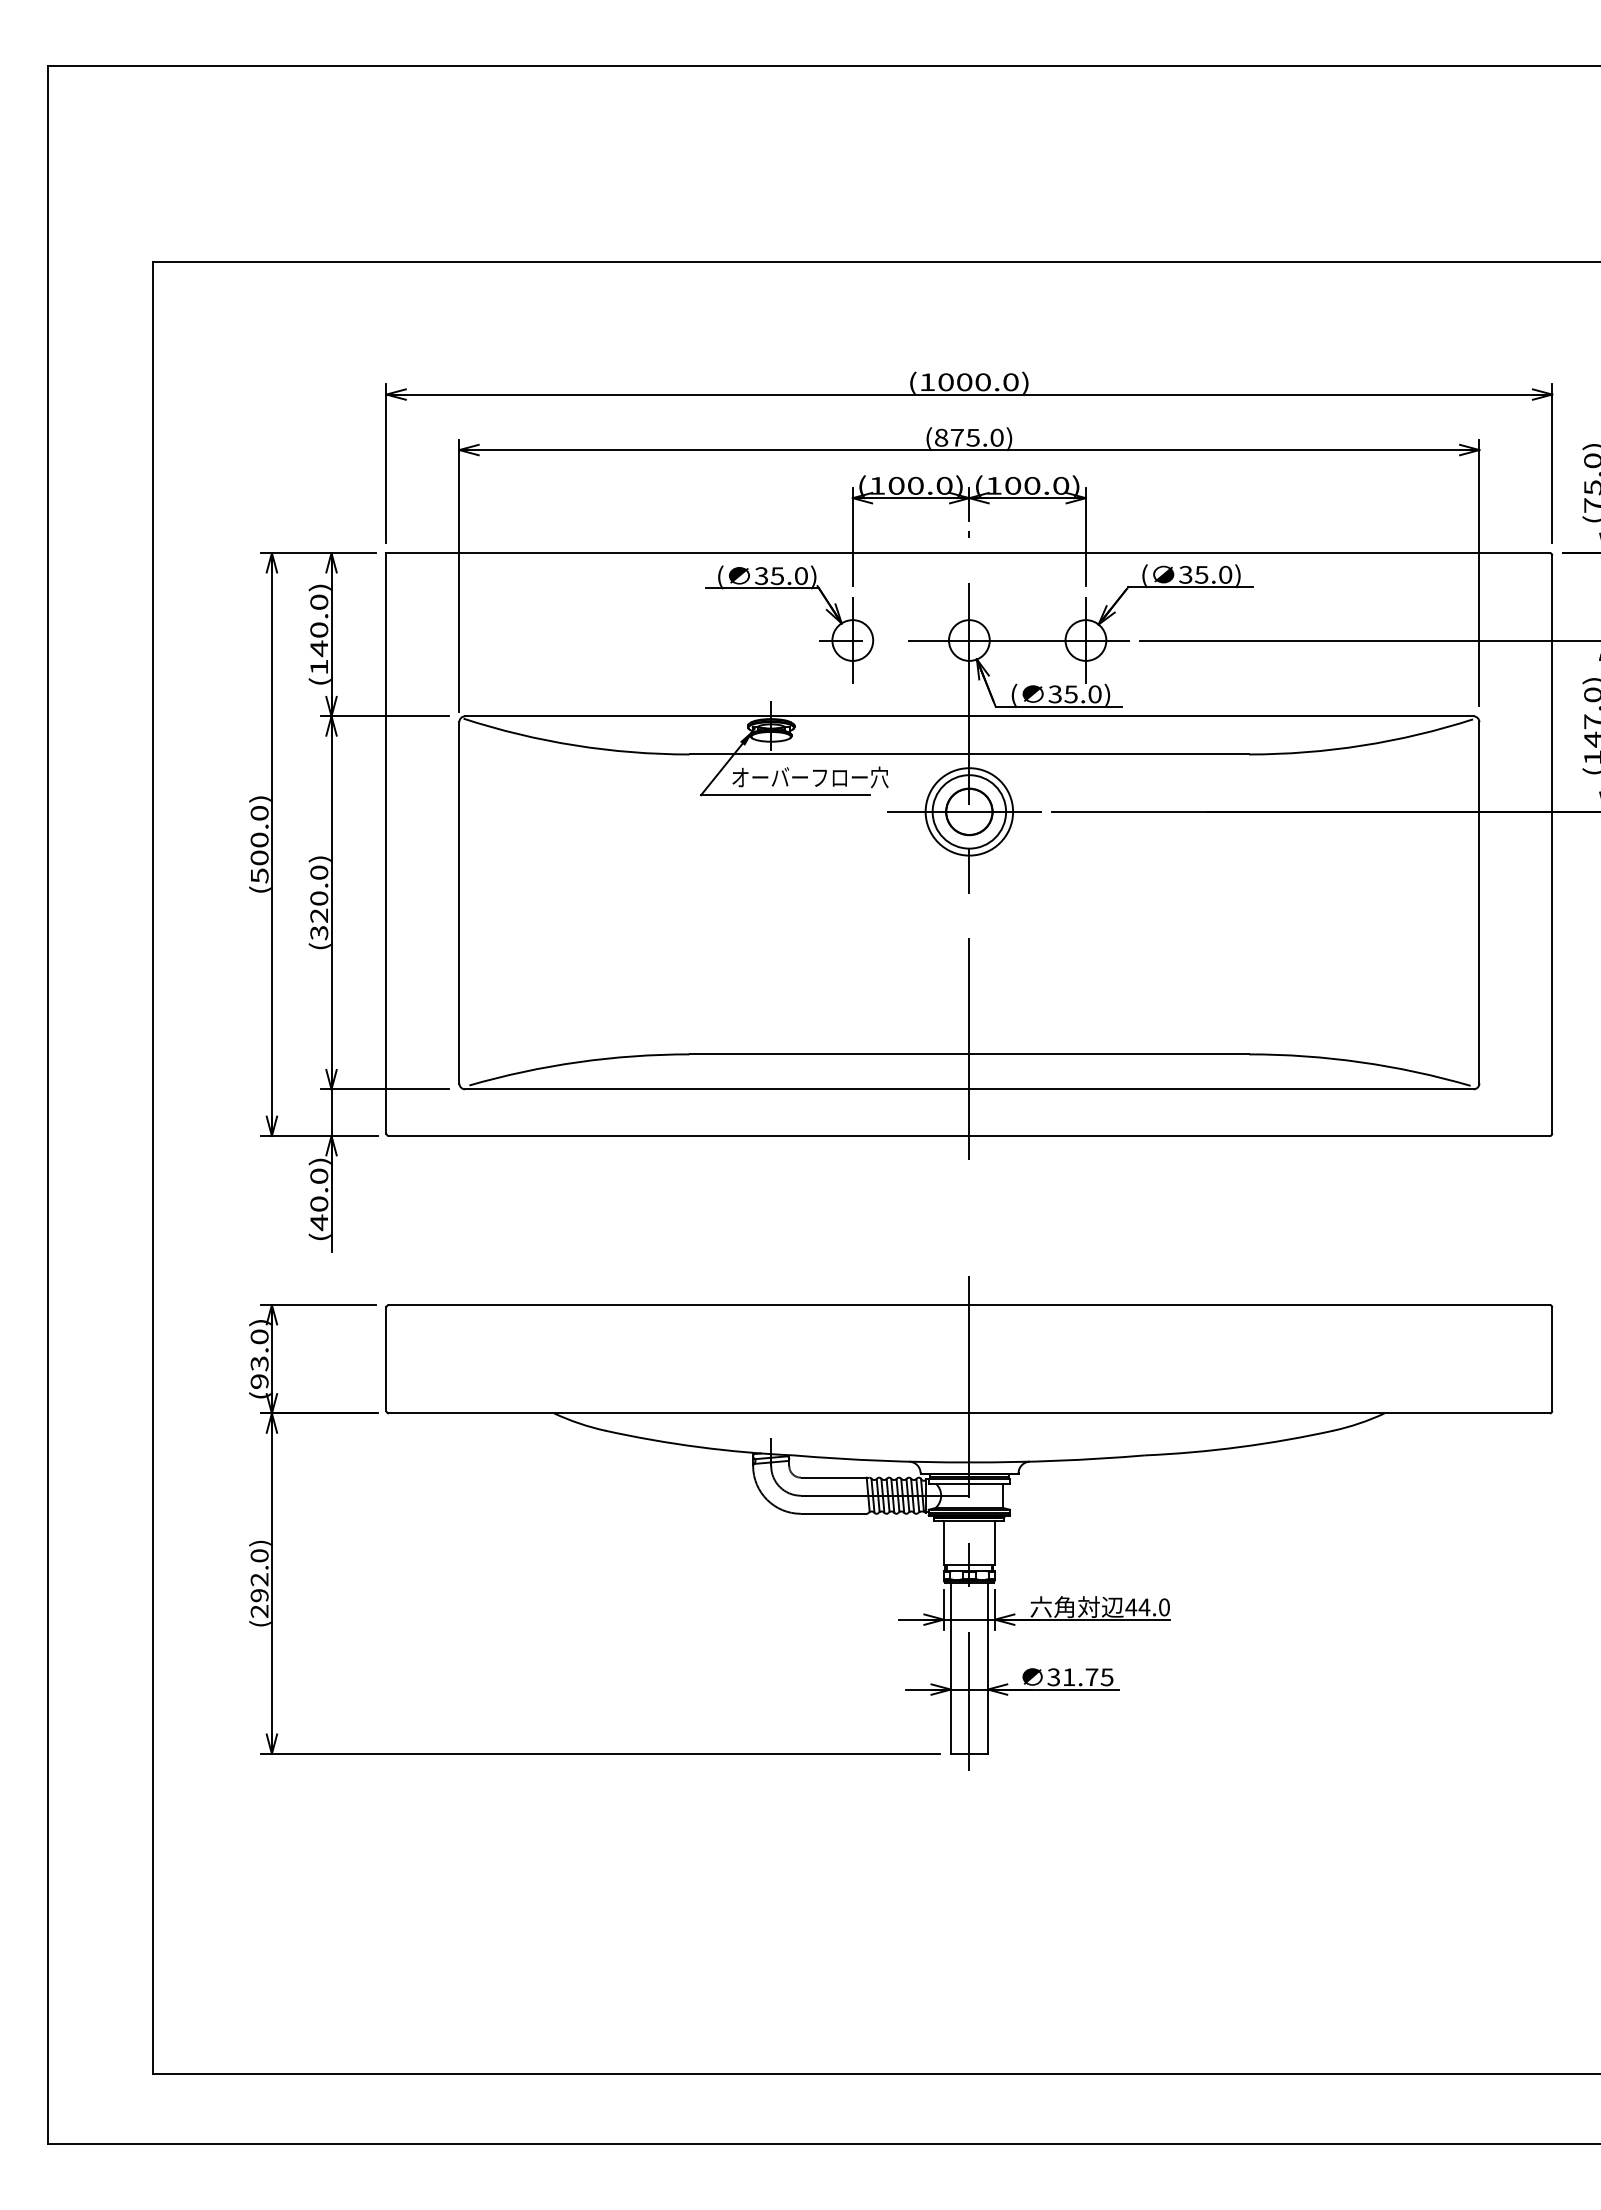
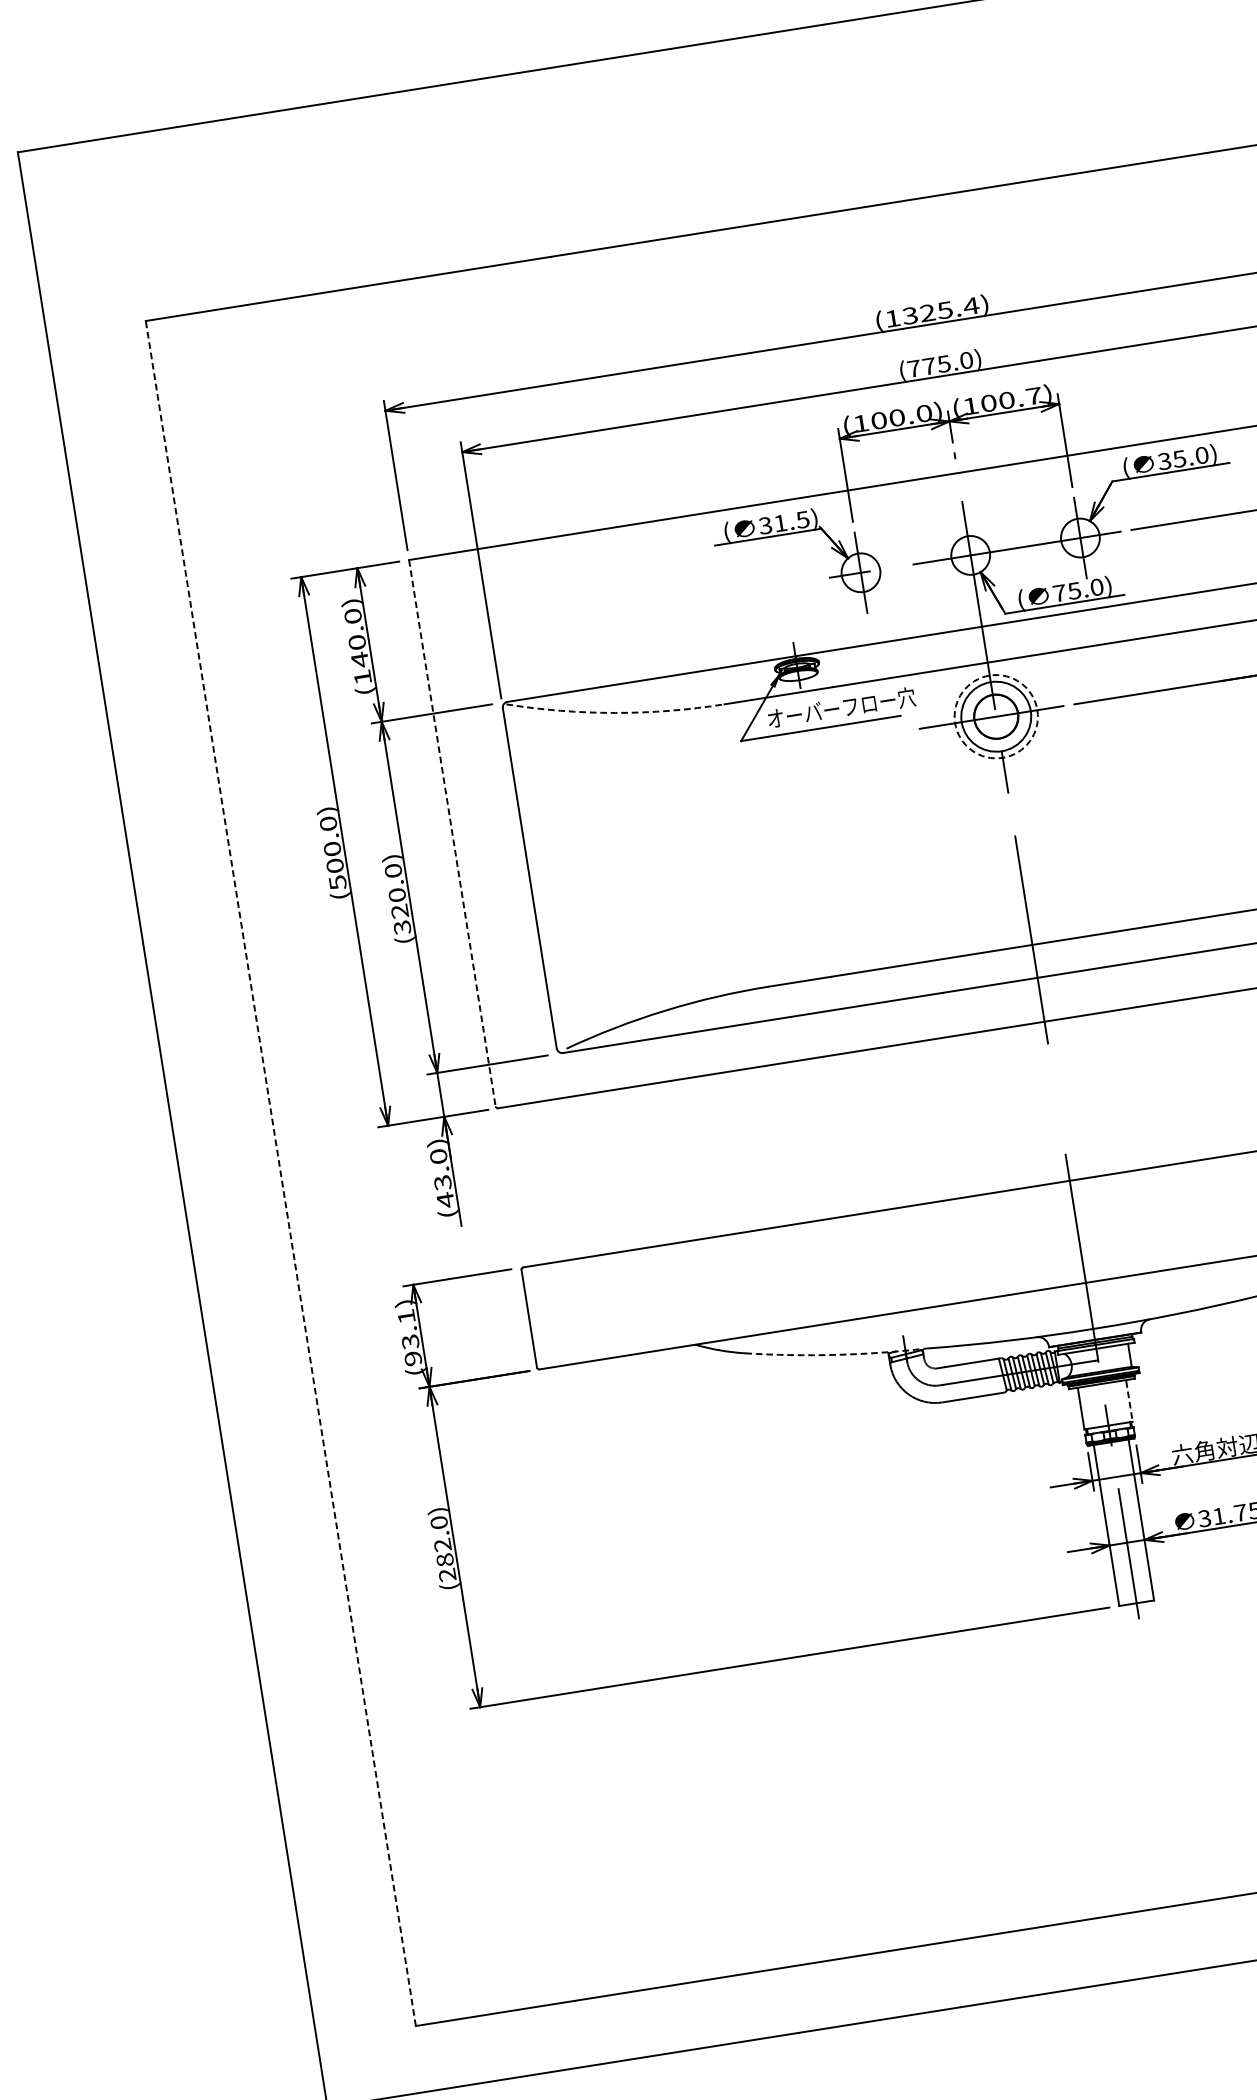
text: (978, 382) -> (940, 311), (1000.0) -> (1325.4)
text: (941, 437) -> (914, 368), (875.0) -> (775.0)
text: (1061, 485) -> (1034, 395), (100.0) -> (100.7)
text: (788, 576) -> (790, 522), 35.0) -> 31.5)
text: (1054, 694) -> (1058, 593), 35.0) -> 75.0)
arc: (575, 745) -> (615, 712), solid -> dashed
circle: (969, 811) -> (996, 716), solid -> dashed
line: (386, 843) -> (452, 833), solid -> dashed
line: (152, 1167) -> (280, 1173), solid -> dashed
text: (319, 1203) -> (442, 1182), (40.0) -> (43.0)
text: (259, 1336) -> (406, 1316), (93.0) -> (93.1)
arc: (698, 1447) -> (836, 1355), solid -> dashed
line: (995, 1543) -> (1129, 1401), solid -> dashed
text: (259, 1595) -> (444, 1560), (292.0) -> (282.0)

